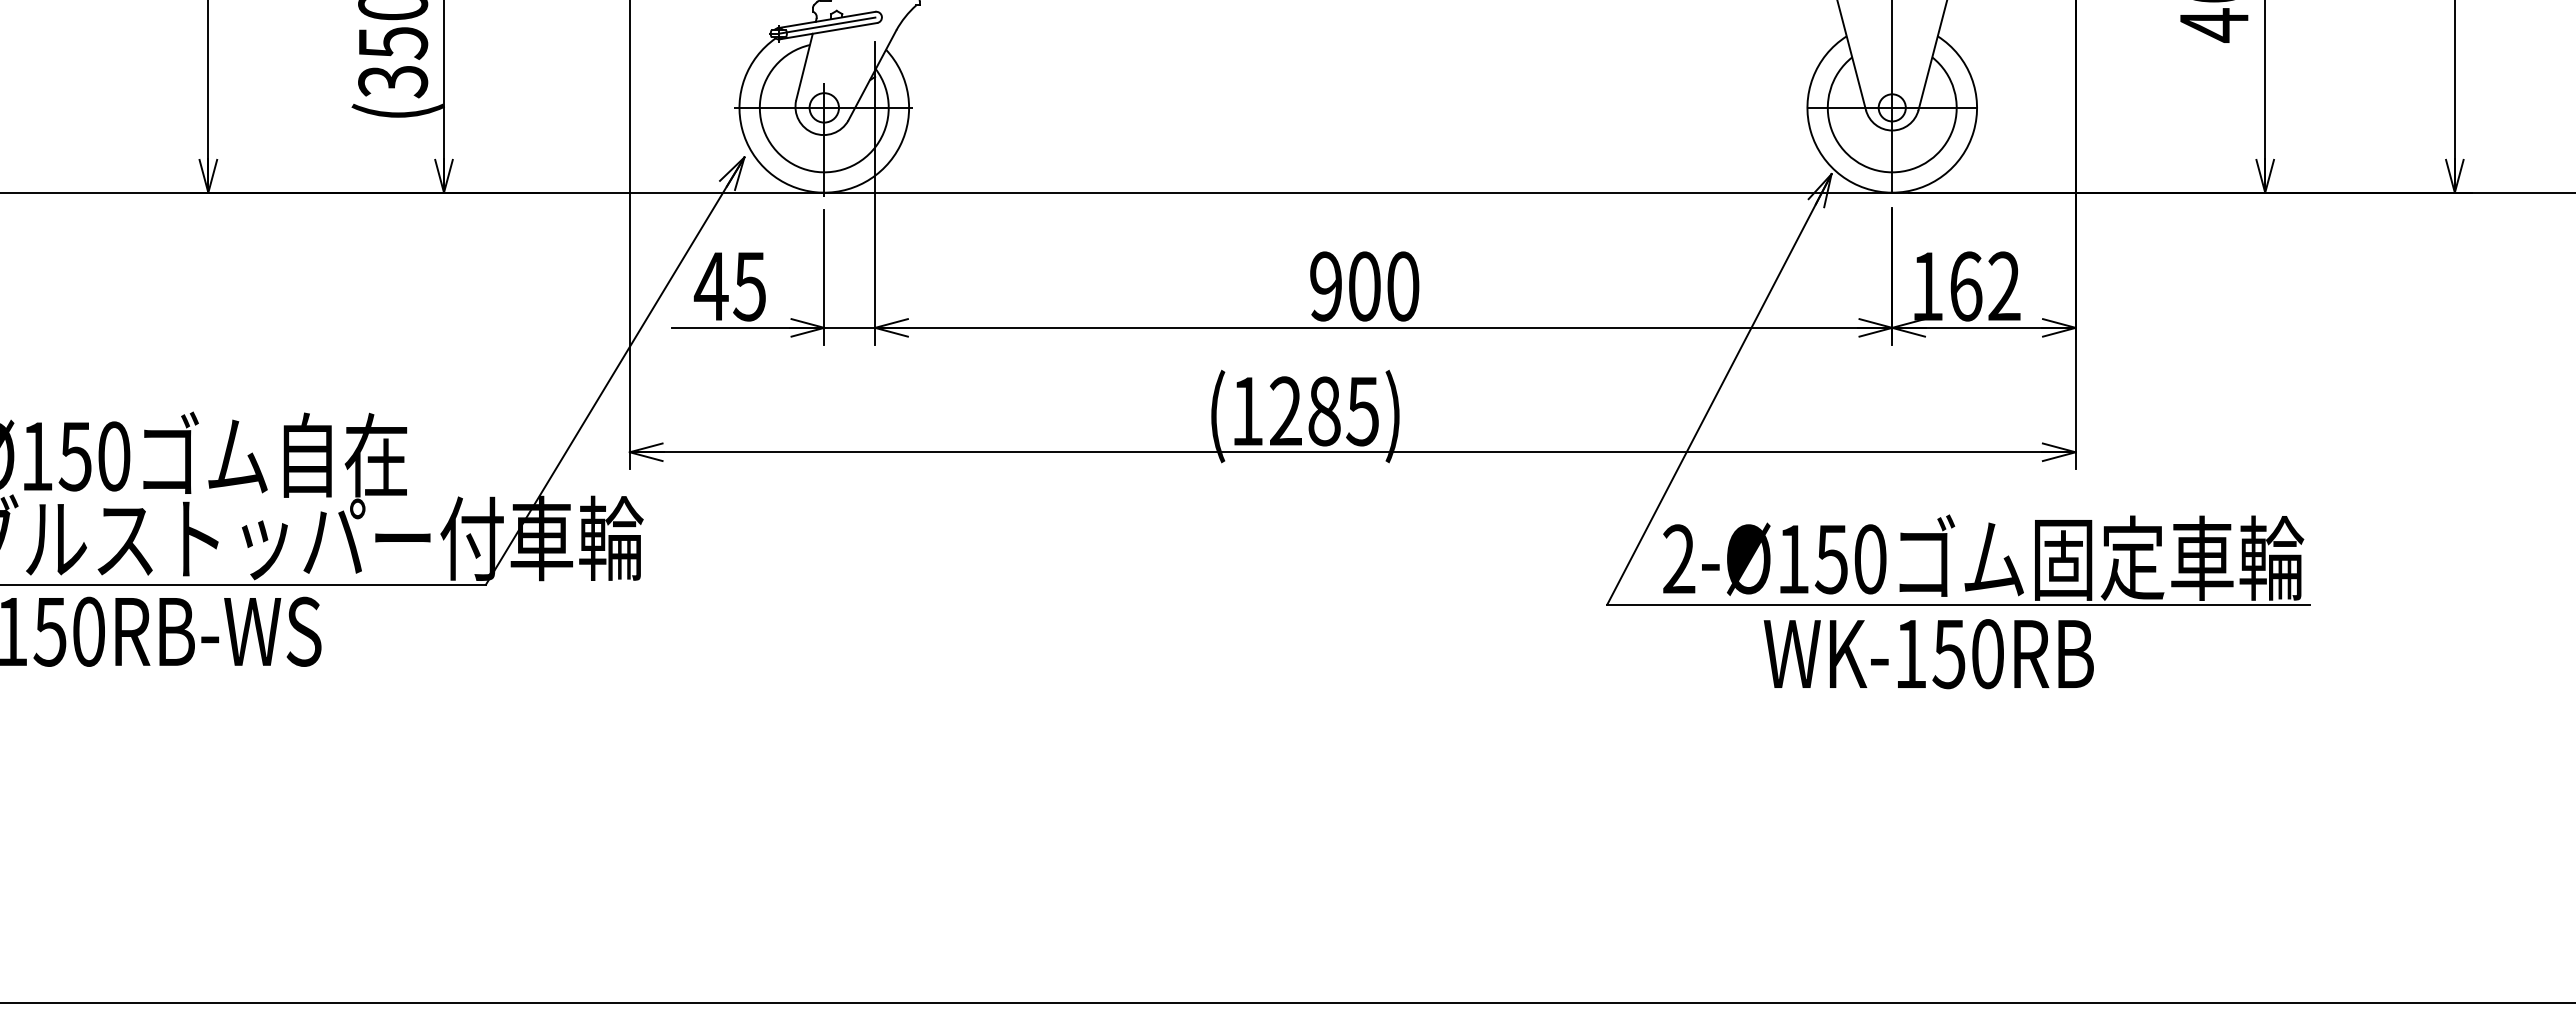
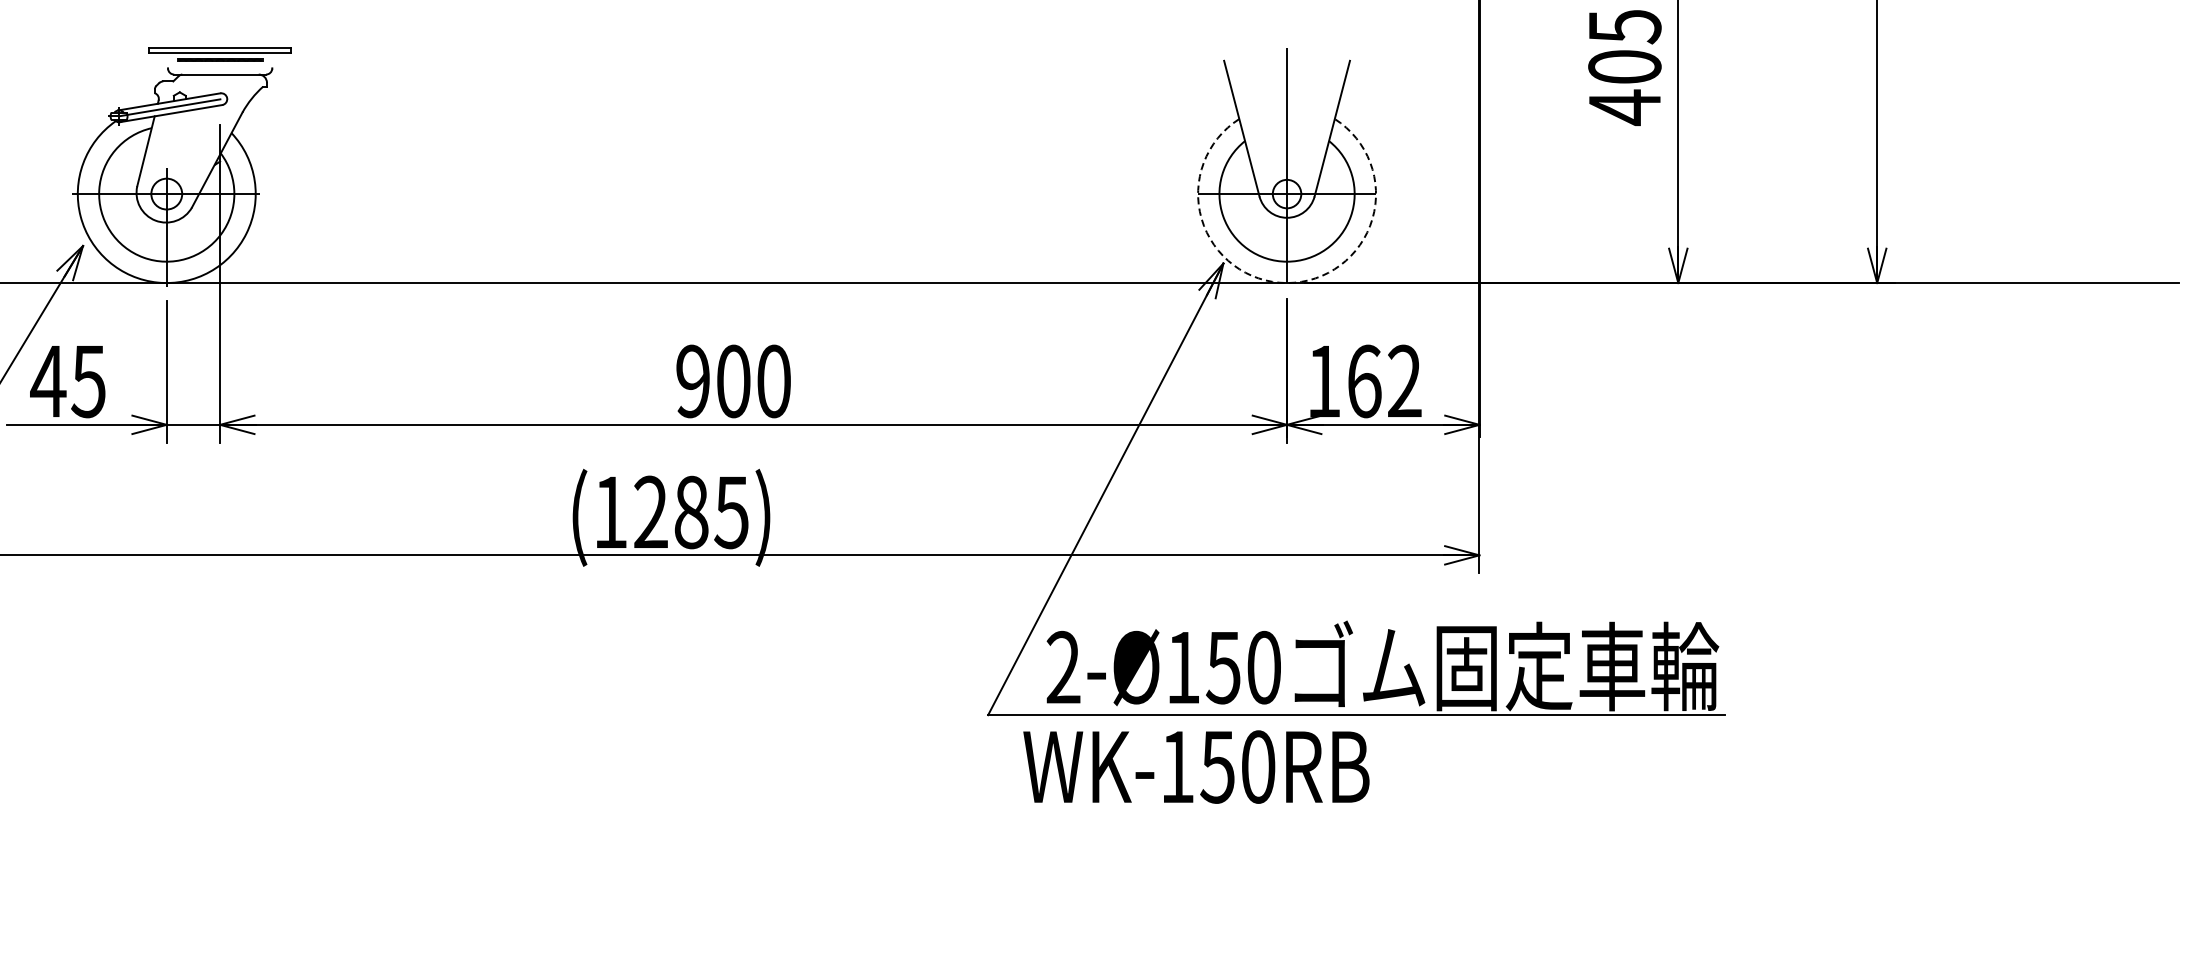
arc: (1892, 192) -> (1287, 282), solid -> dashed
text: (1928, 654) -> (1196, 767), moved

